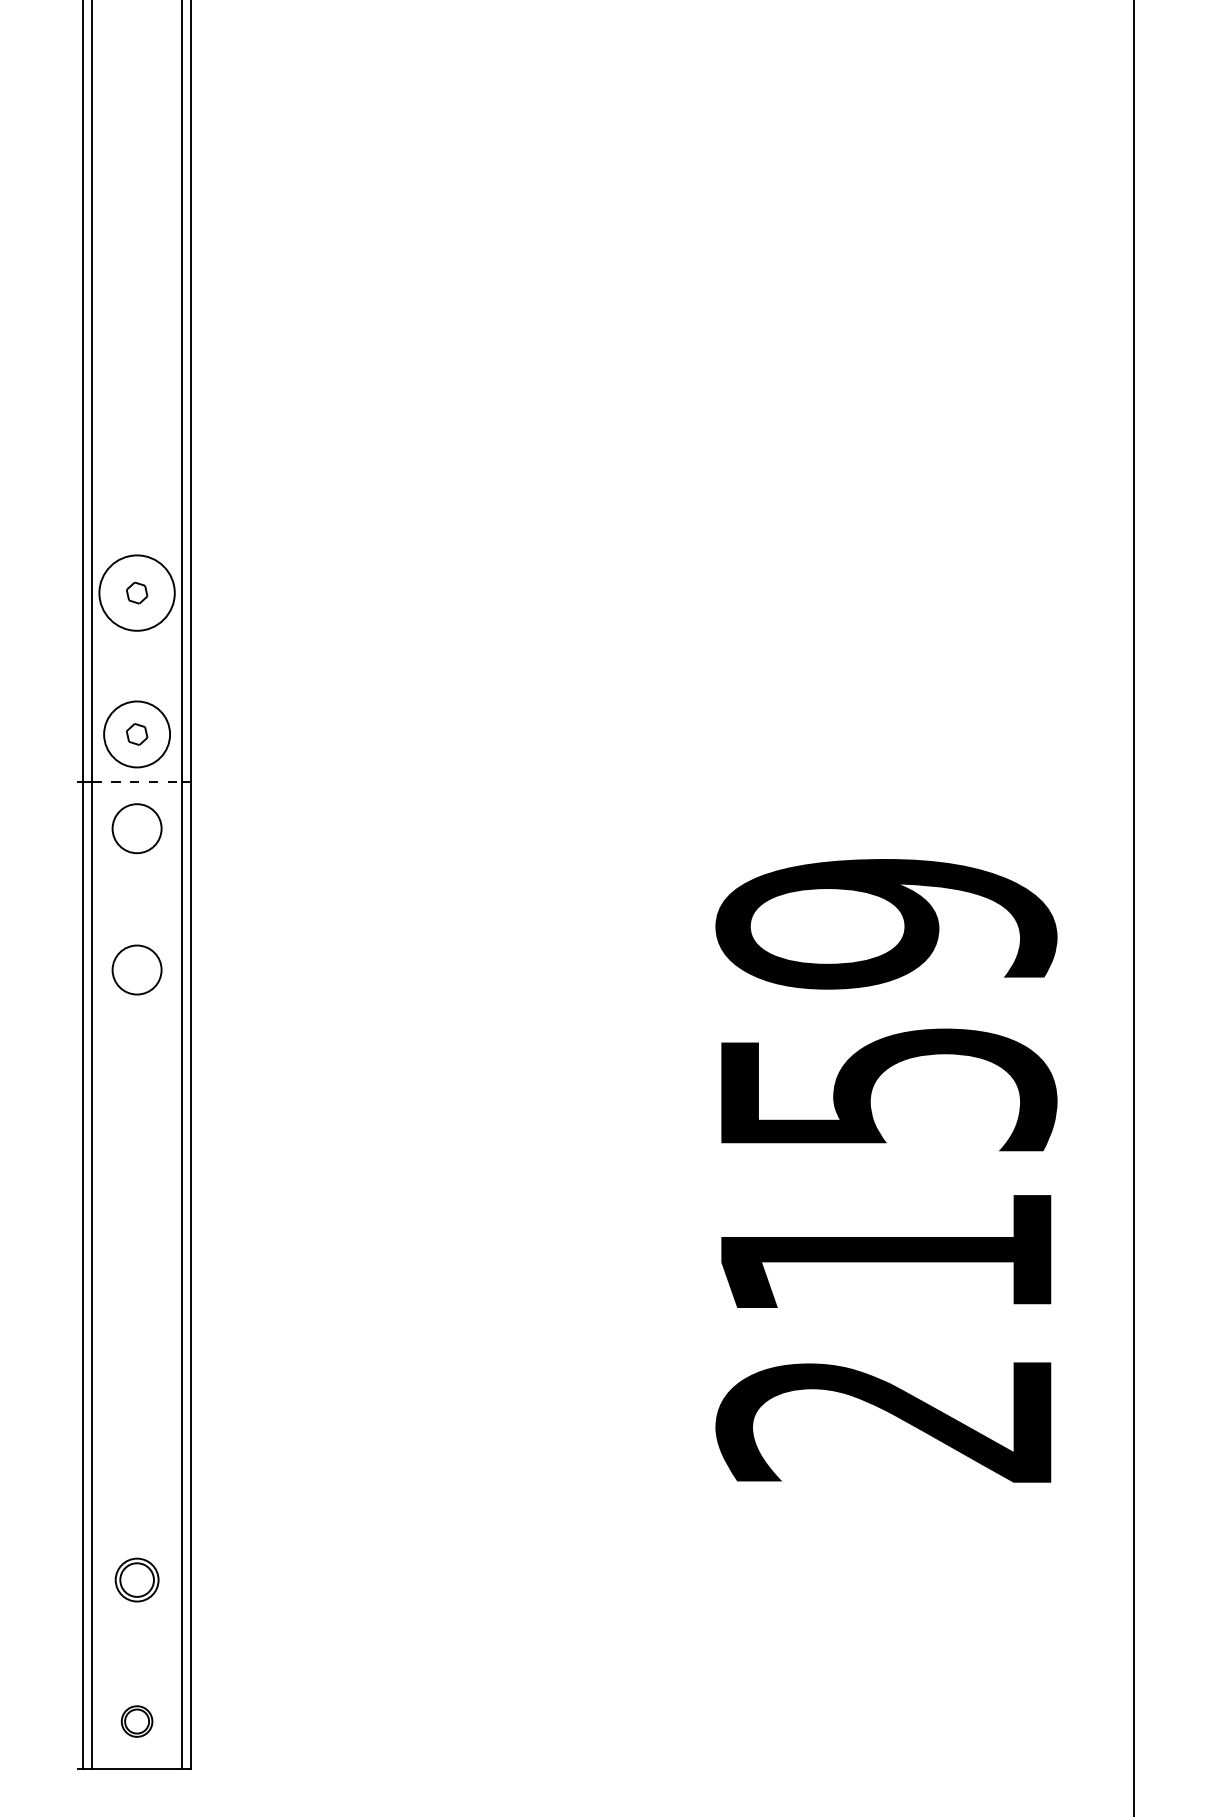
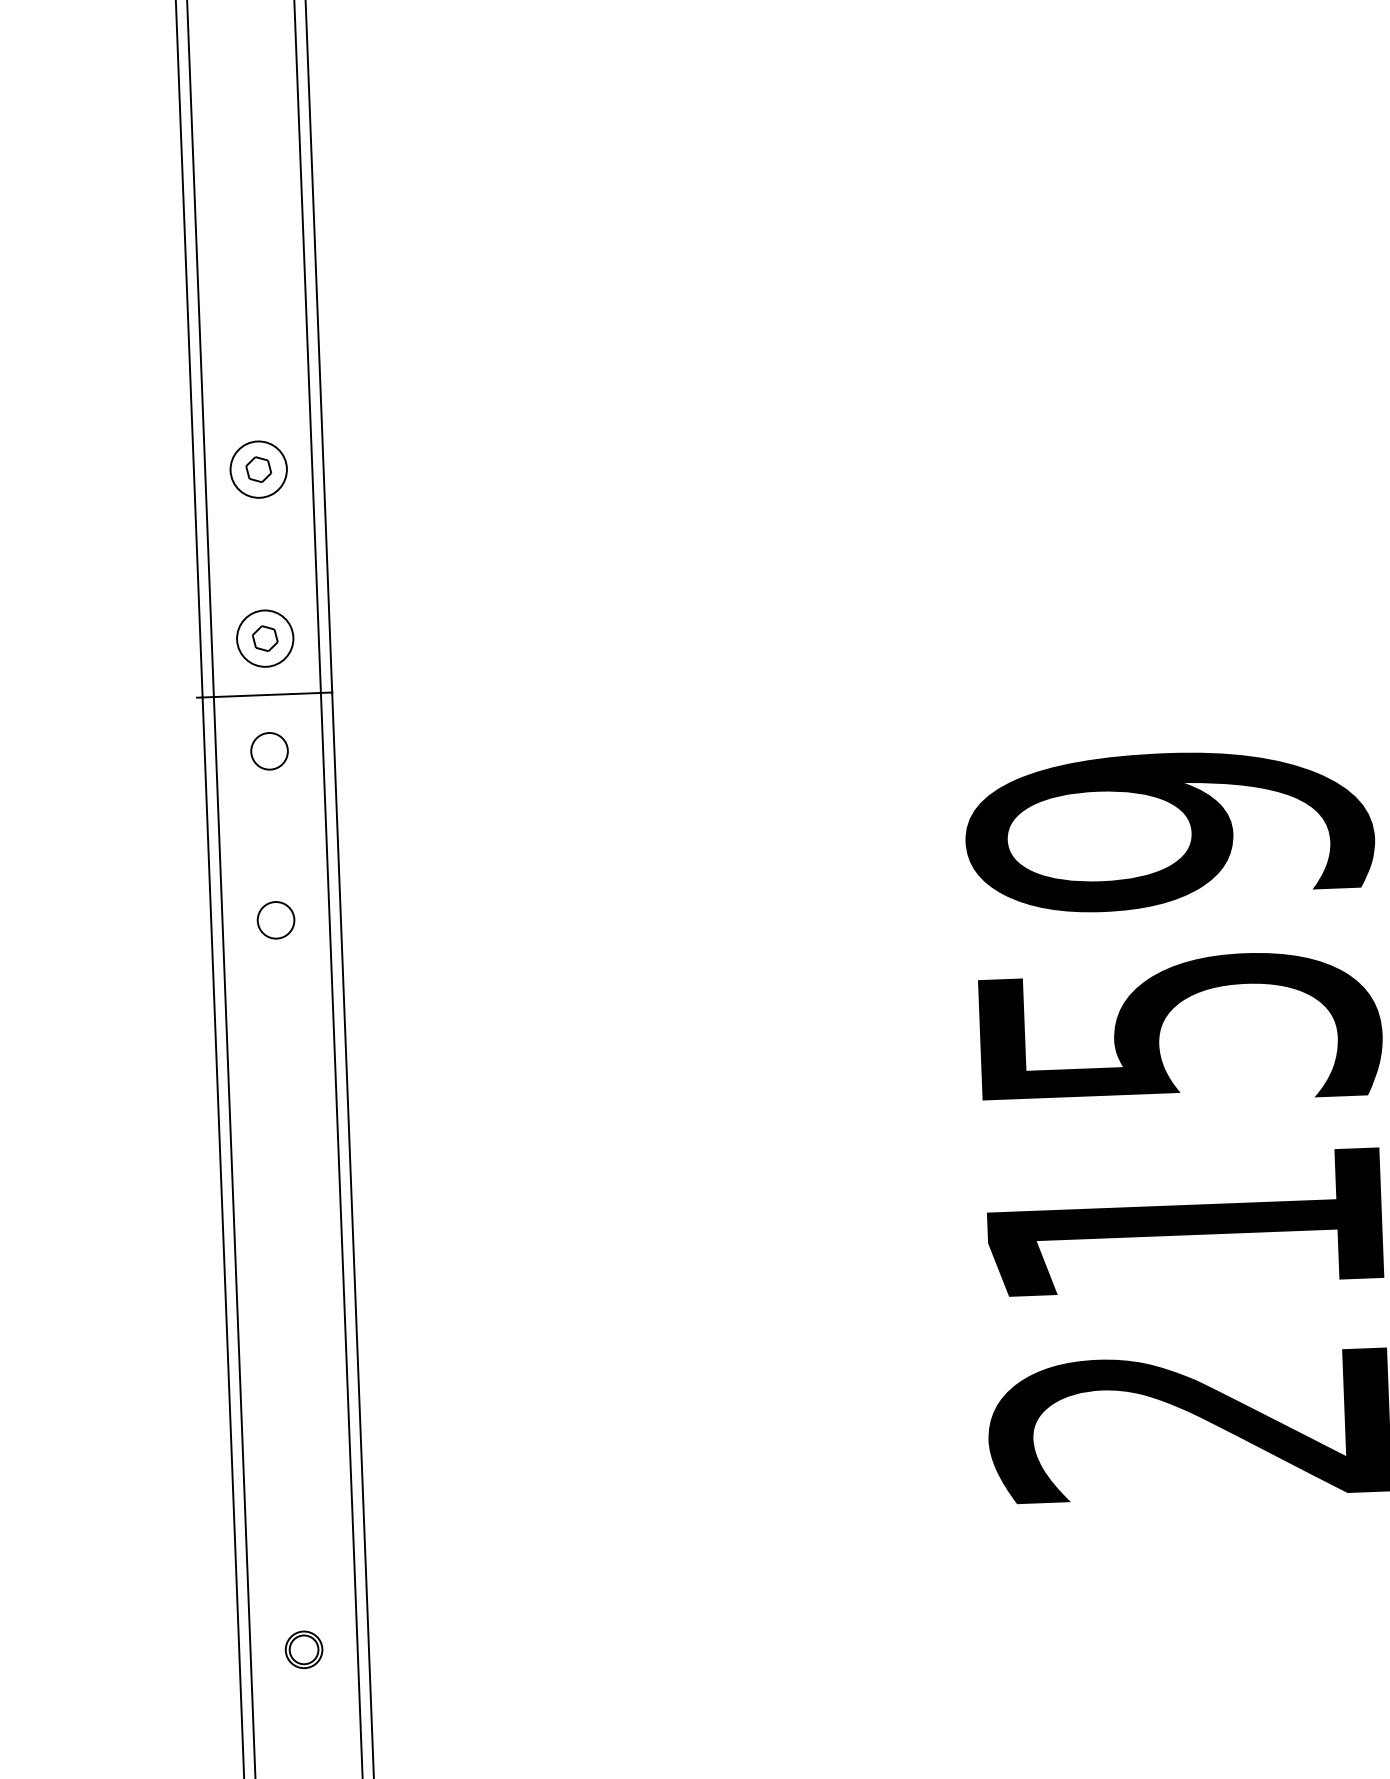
circle: (136, 592) -> (258, 468), size x0.62
circle: (136, 734) -> (264, 638), size x0.71
line: (137, 781) -> (267, 694), dashed -> solid
circle: (136, 828) -> (268, 751), size x0.62
circle: (136, 969) -> (275, 919), size x0.62
part: (136, 1580) -> (303, 1650), size x0.71

